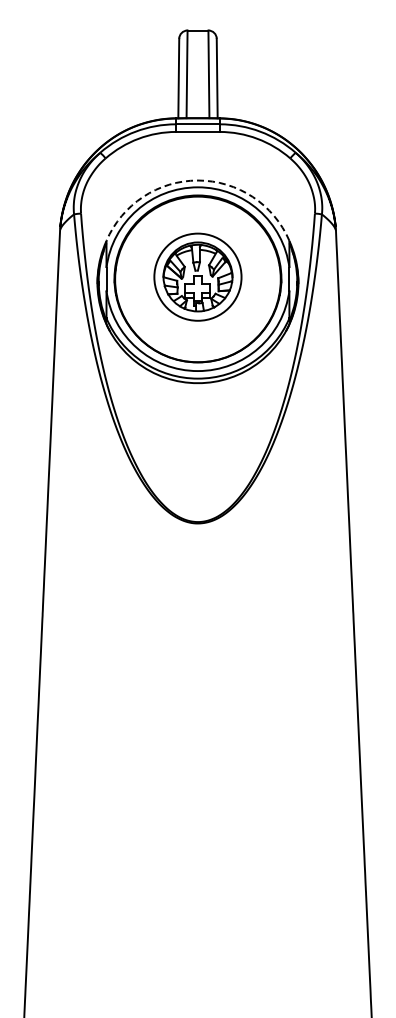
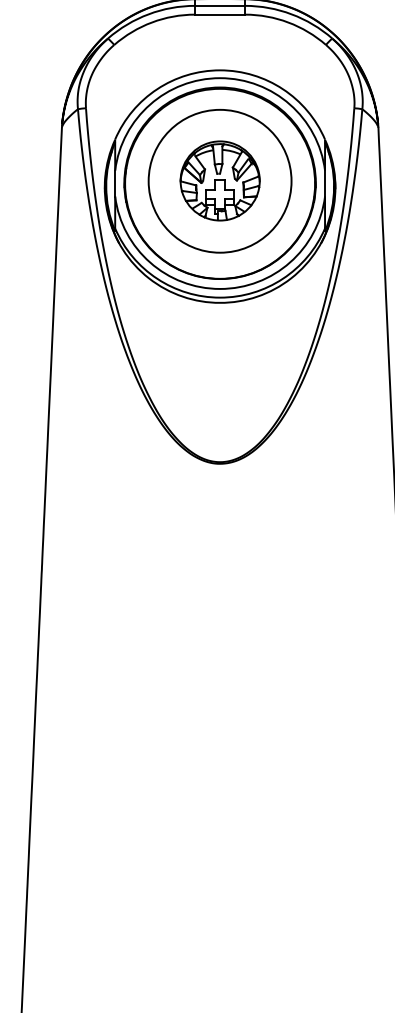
arc: (197, 180) -> (219, 70), dashed -> solid
circle: (197, 276) -> (219, 180), size x1.43

